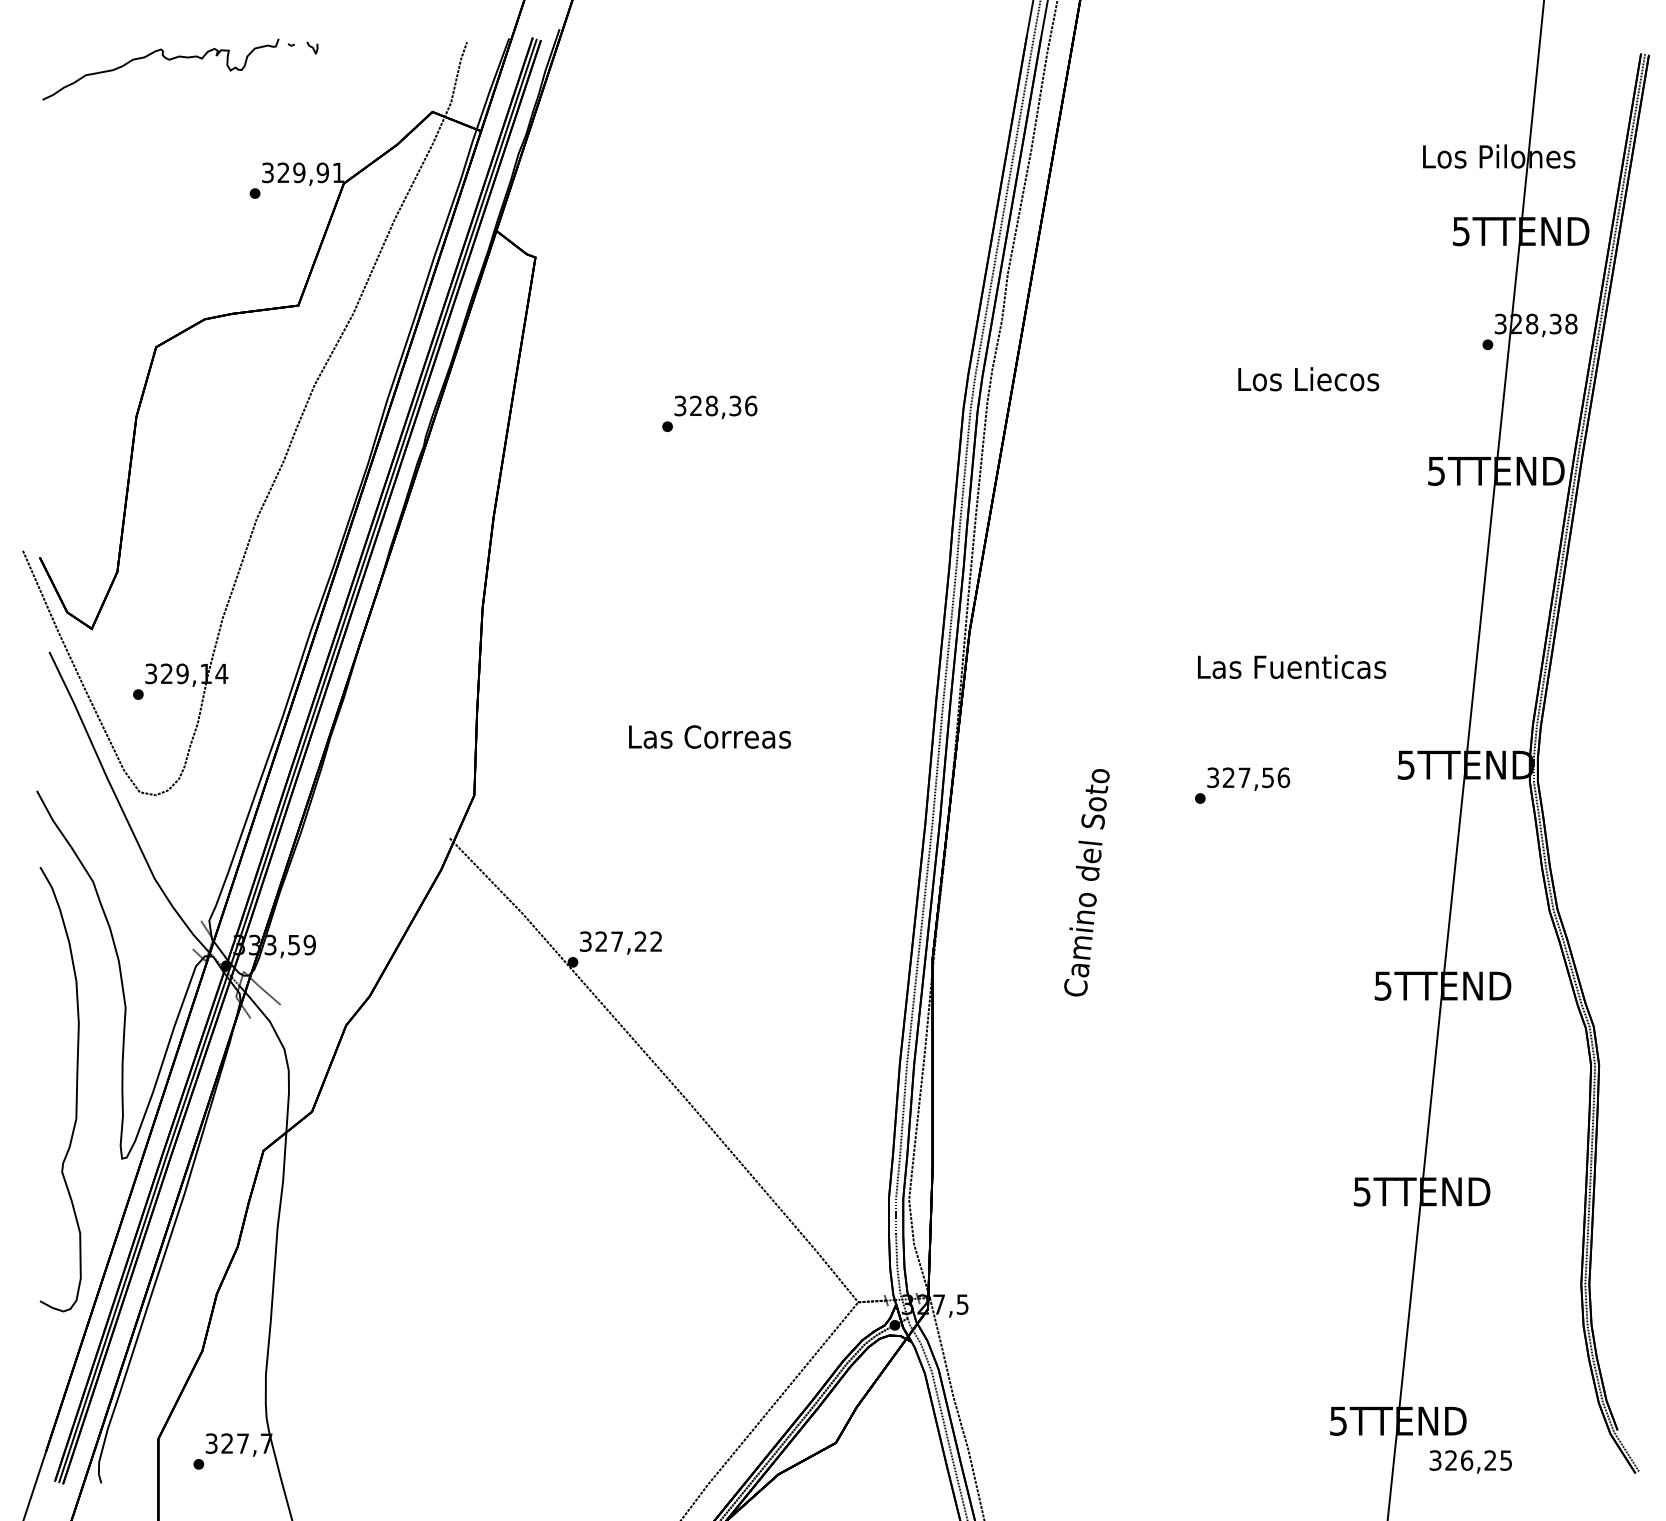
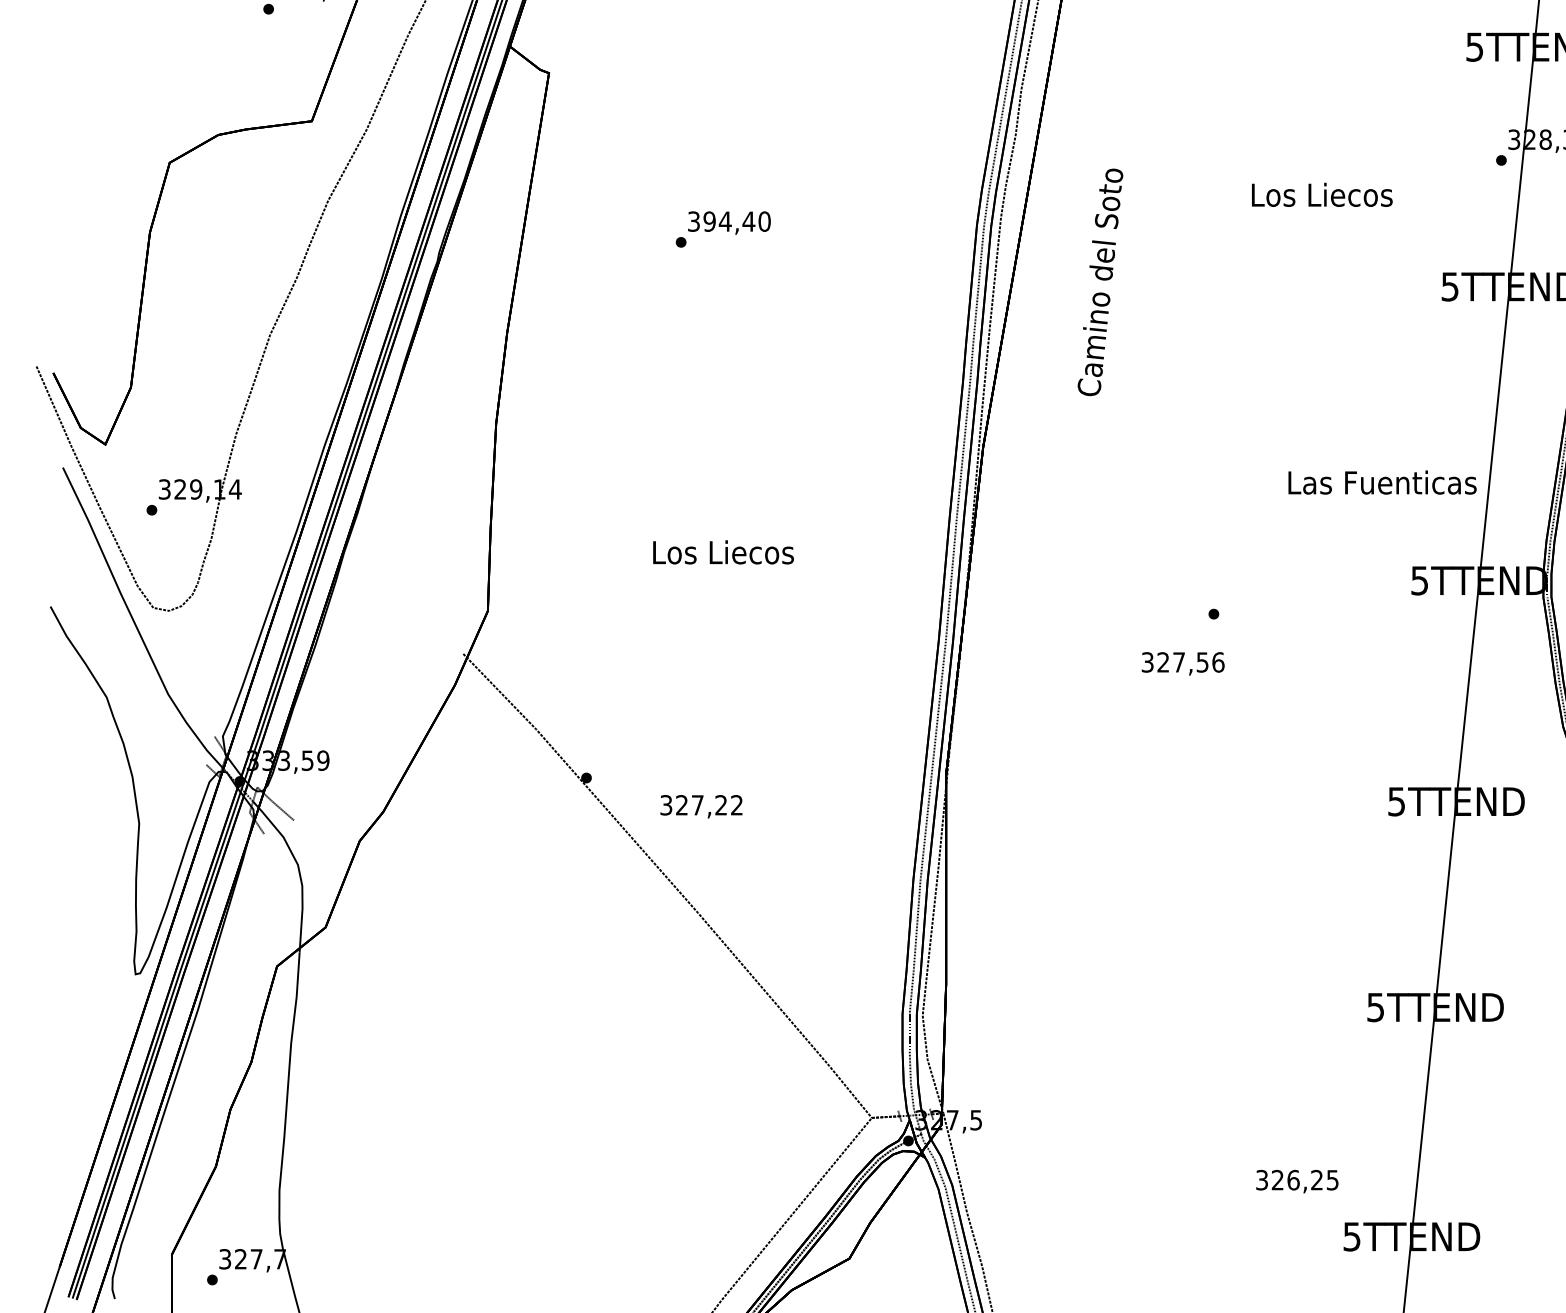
text: (723, 405) -> (737, 221), 328,36 -> 394,40
text: (1292, 666) -> (1383, 482), moved
text: (709, 736) -> (723, 552), Las Correas -> Los Liecos
text: (1248, 778) -> (1183, 663), moved
text: (1086, 882) -> (1100, 282), moved
text: (620, 942) -> (701, 806), moved
part: (76, 1089) -> (90, 905), removed
text: (1470, 1461) -> (1297, 1181), moved

